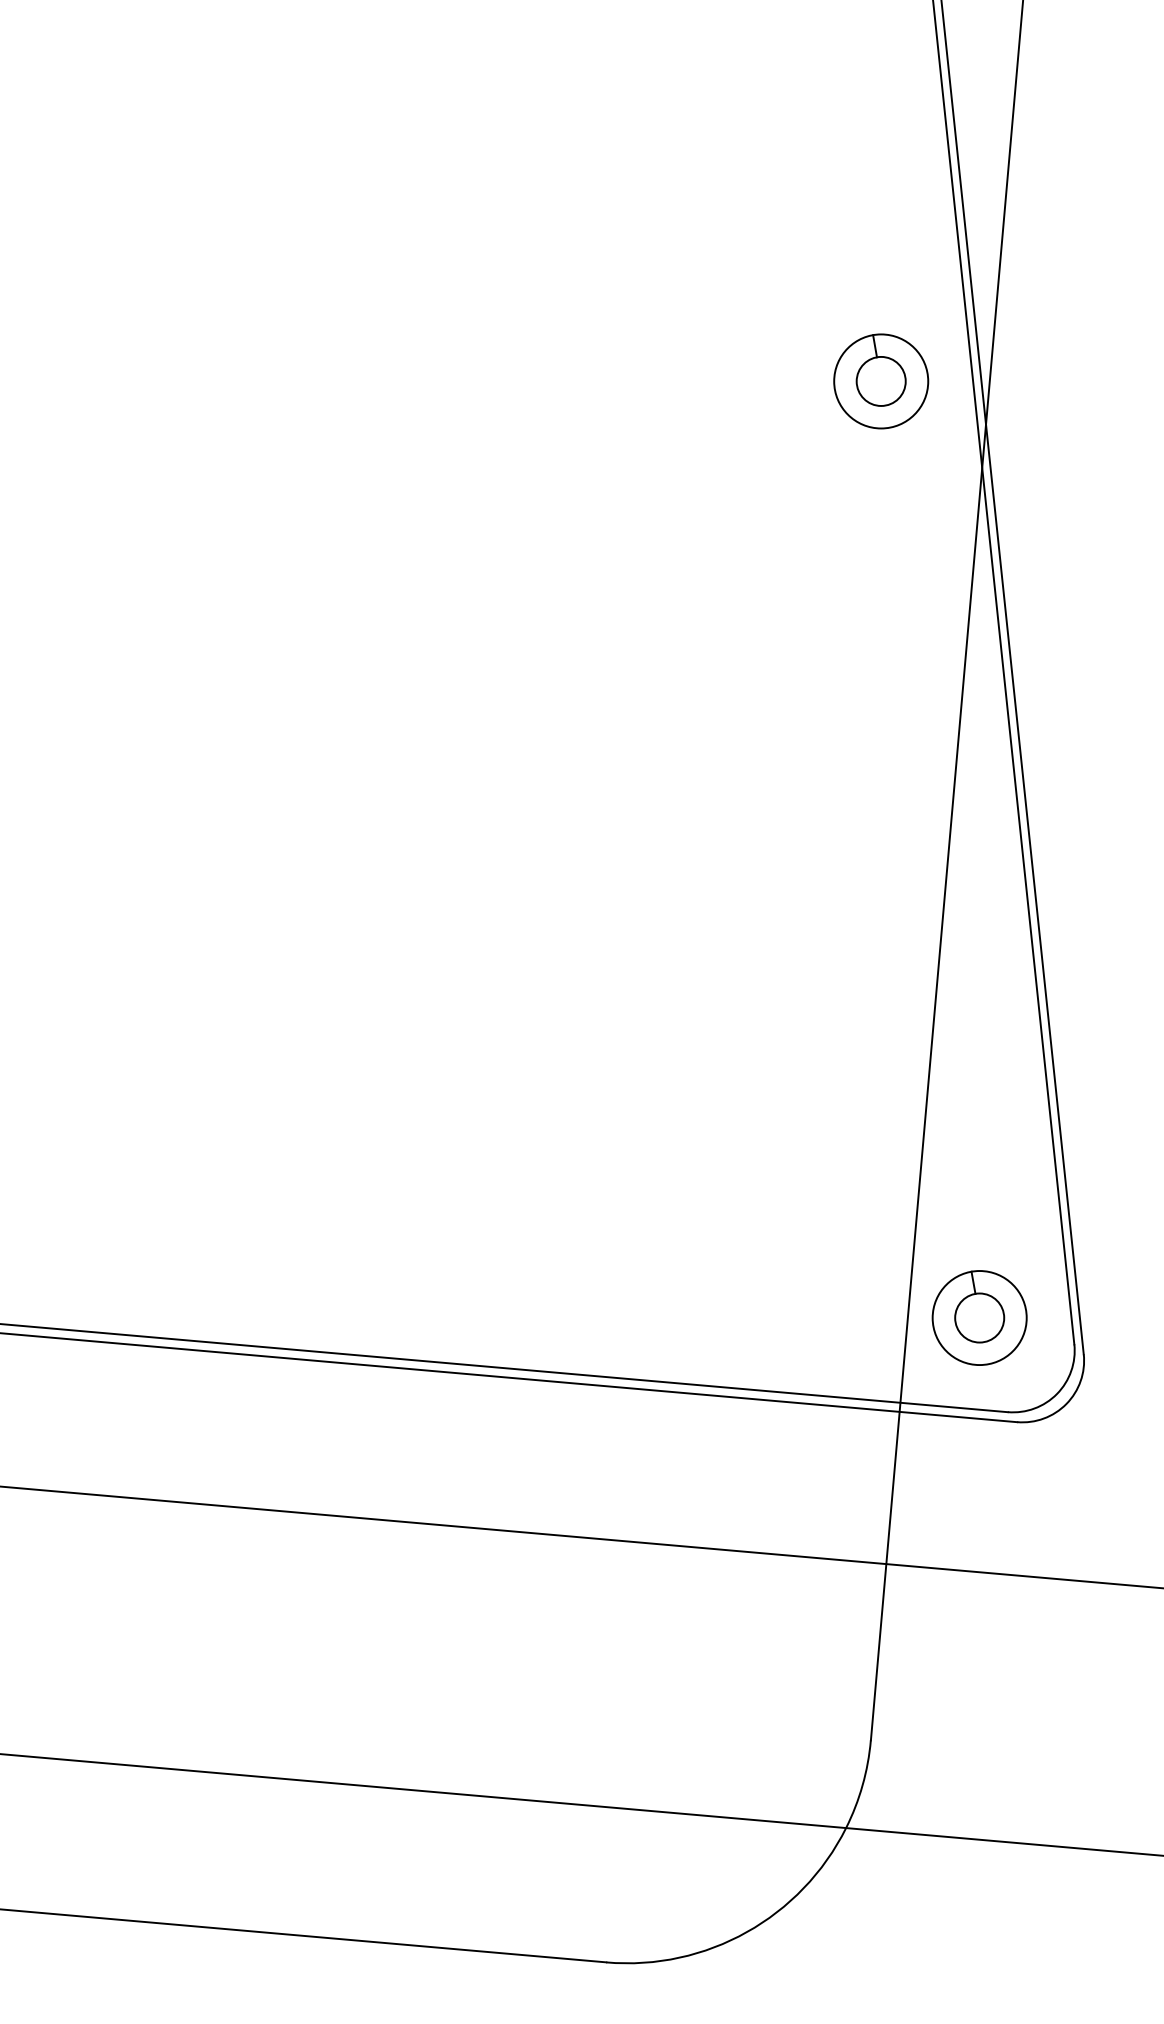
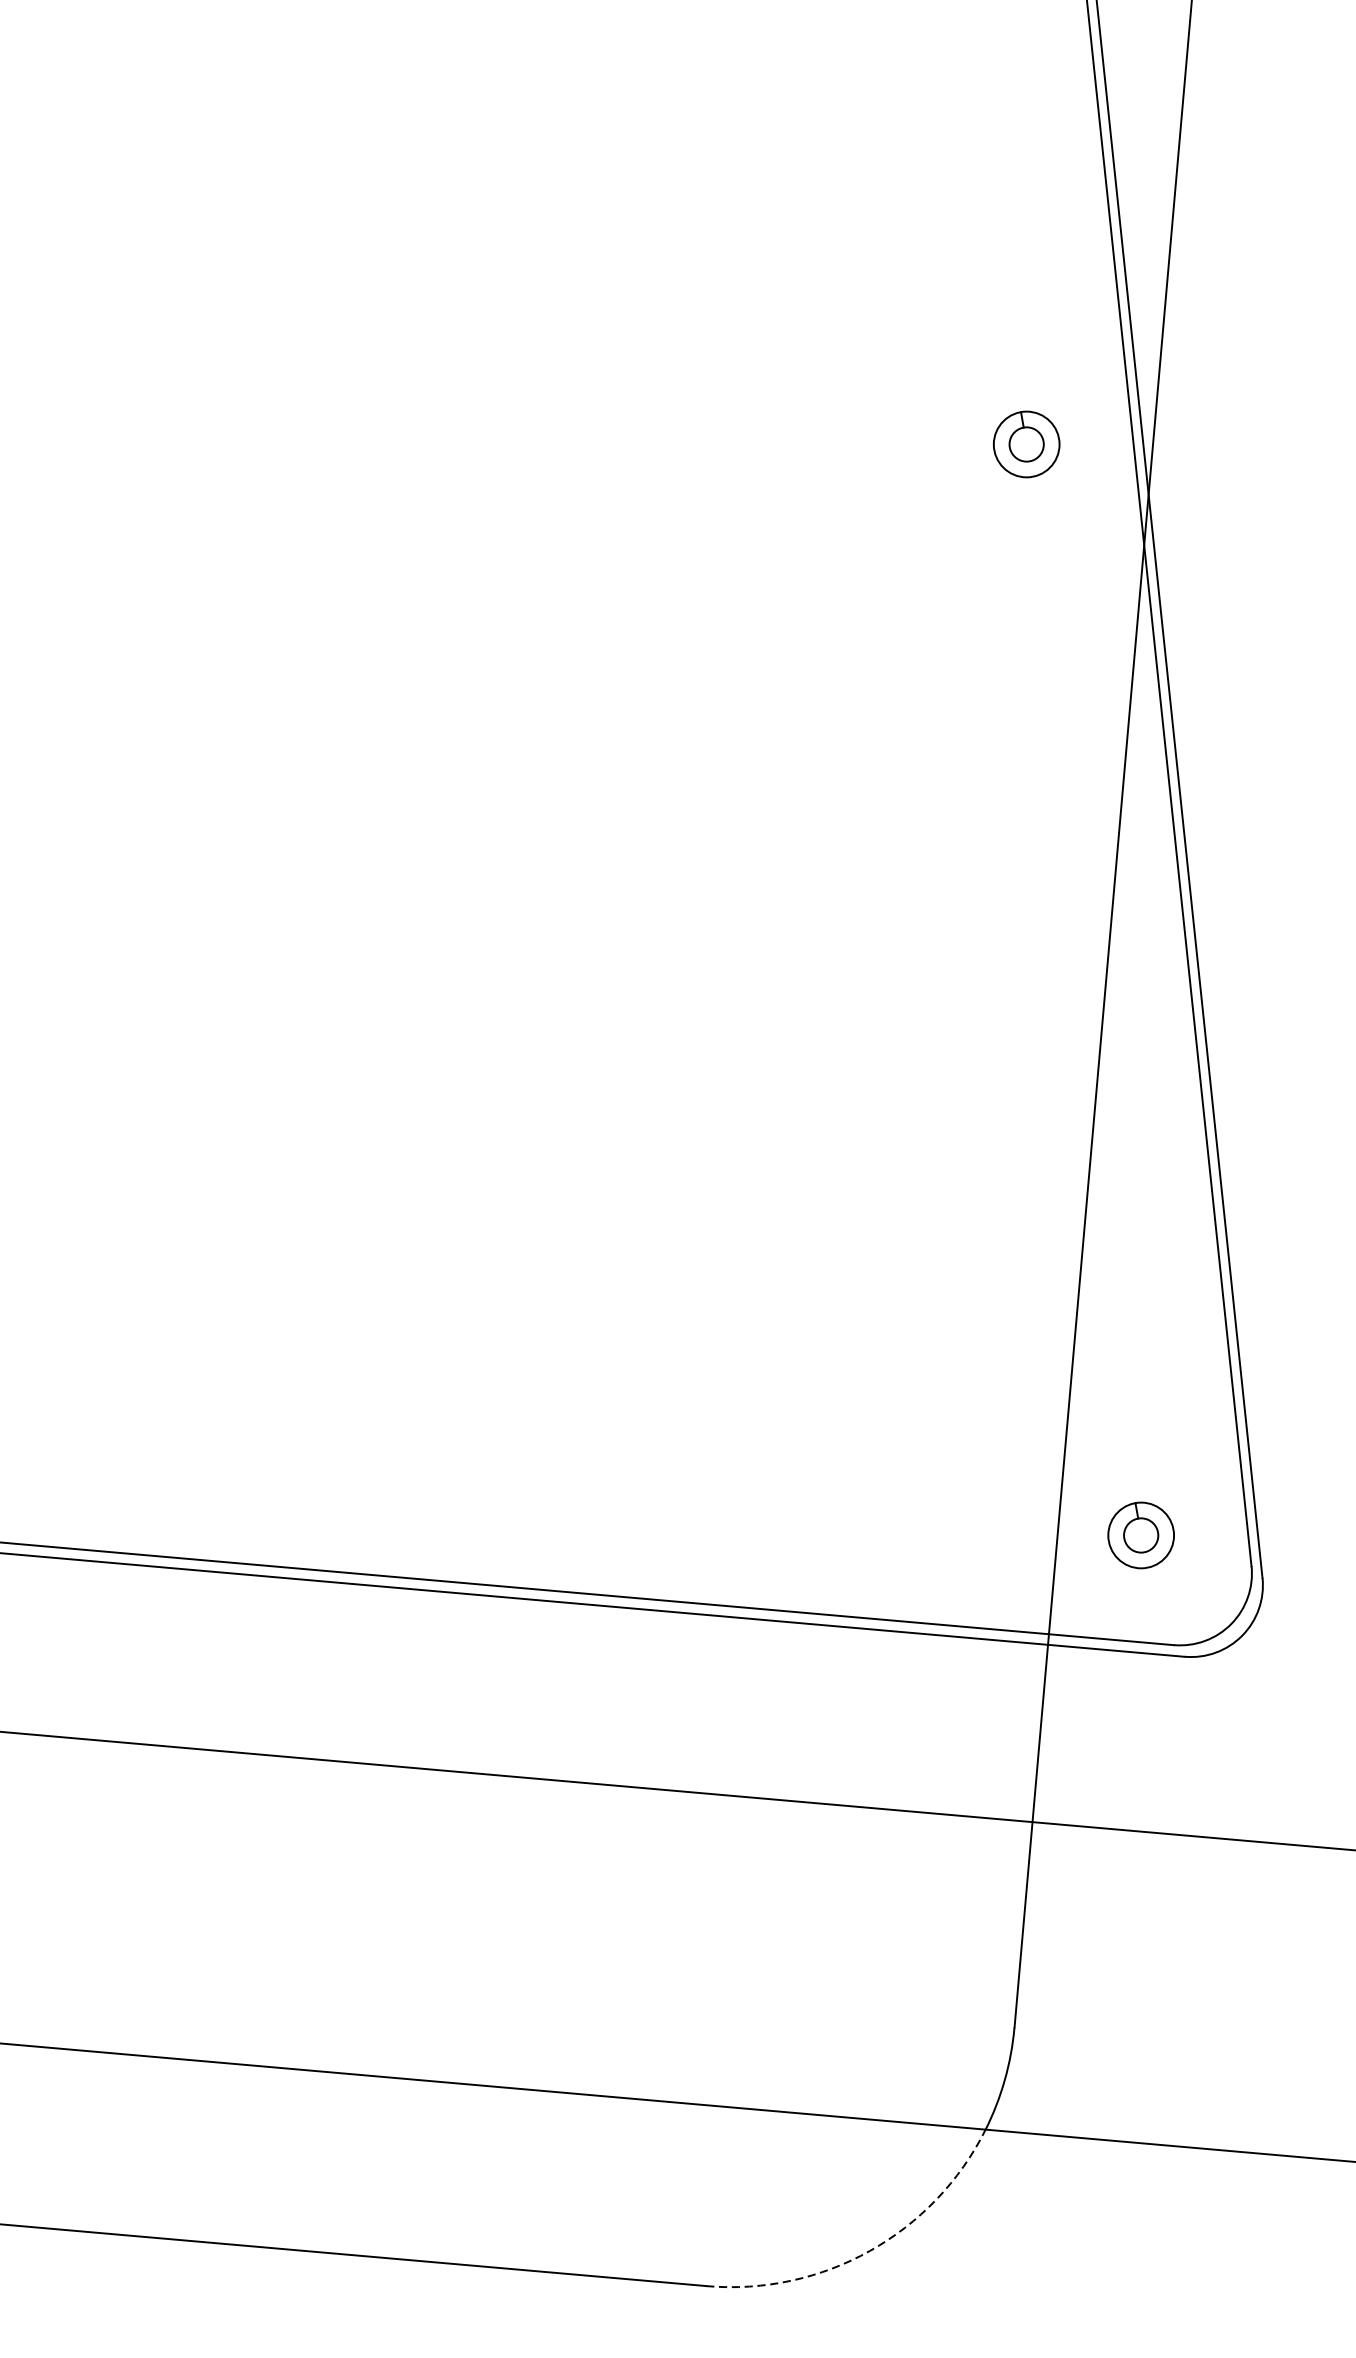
part: (881, 381) -> (1026, 444), size x0.6
part: (979, 1317) -> (1141, 1534), size x0.6
arc: (746, 1932) -> (869, 2251), solid -> dashed

